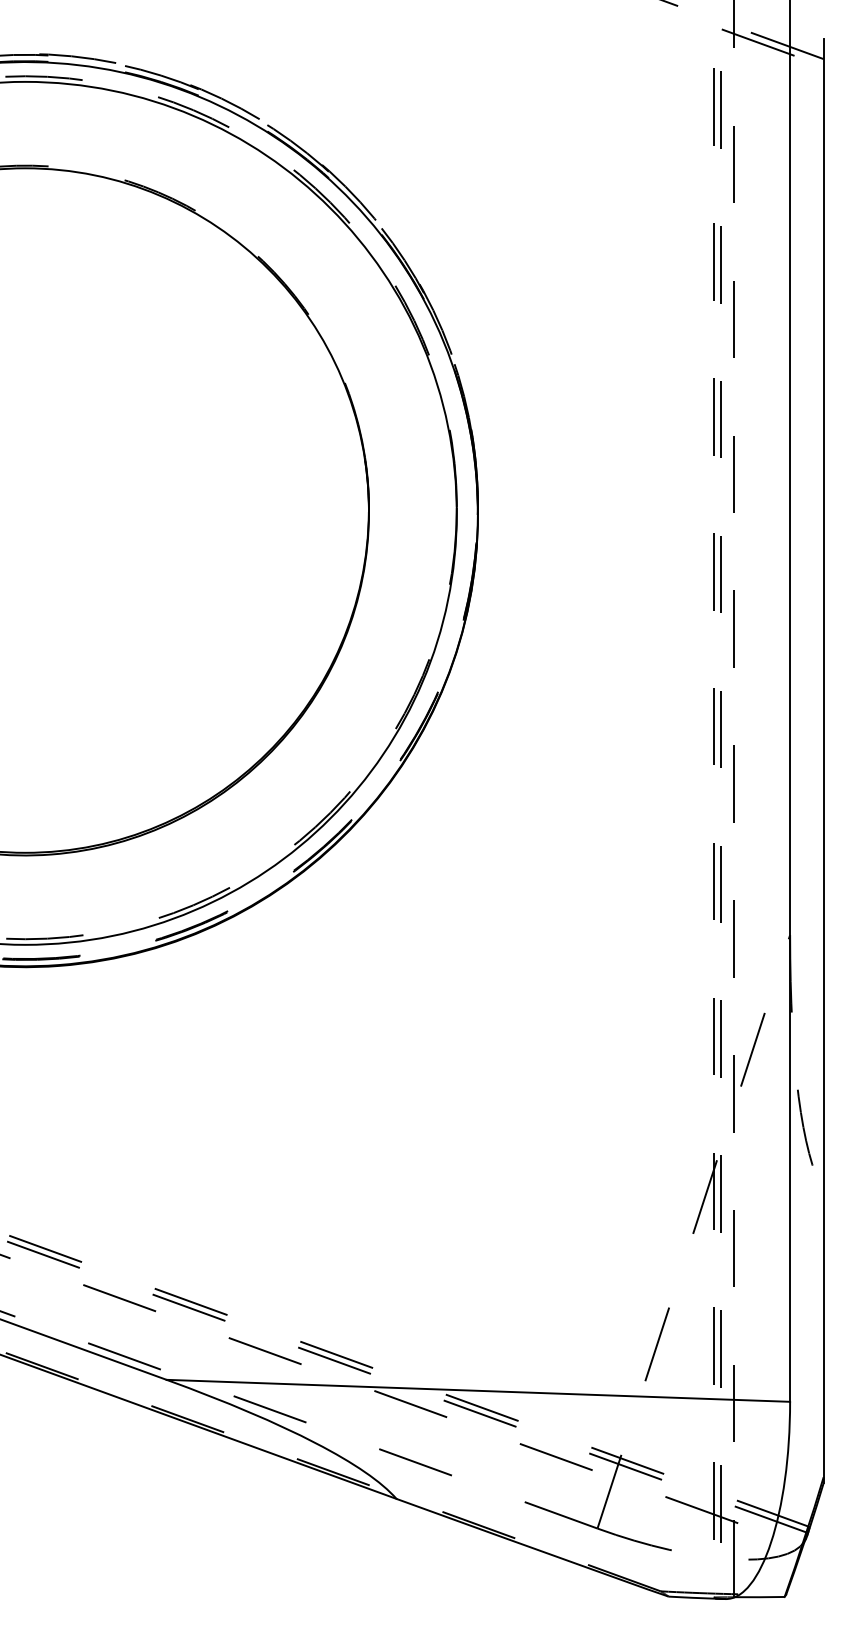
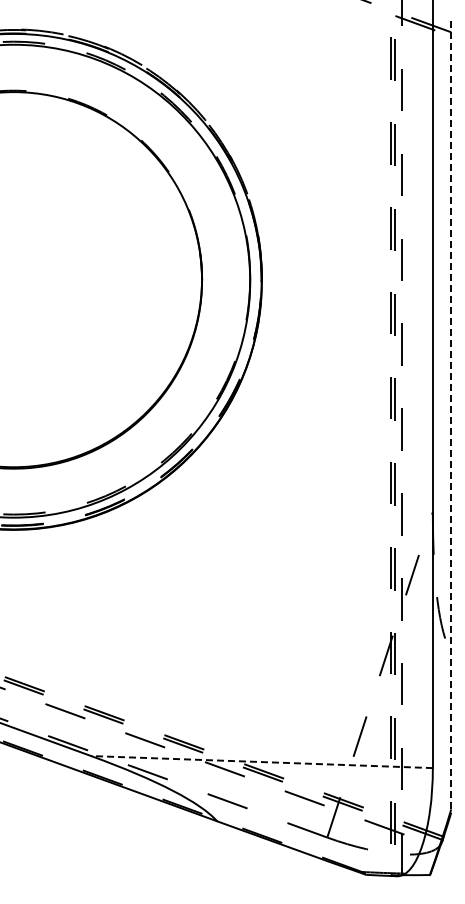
line: (824, 760) -> (451, 416), solid -> dashed
line: (479, 1391) -> (262, 762), solid -> dashed

